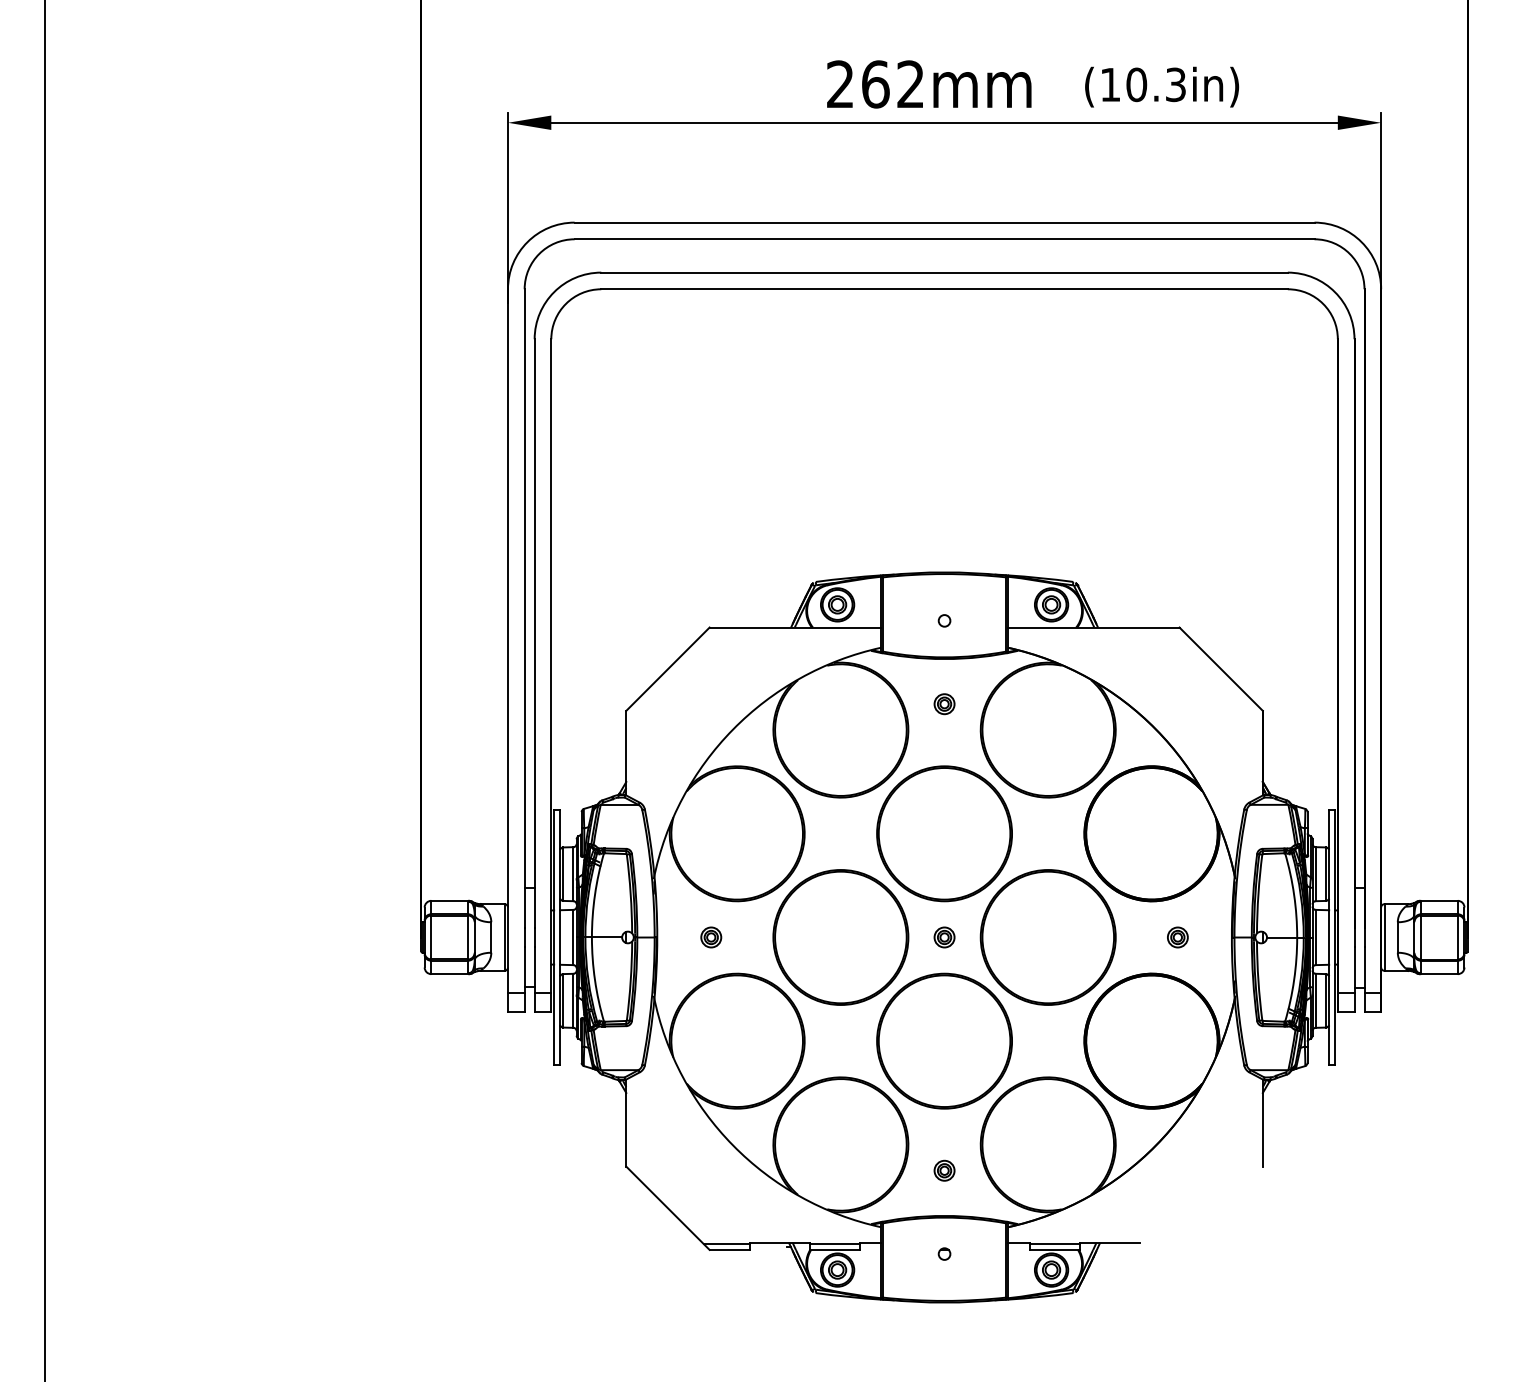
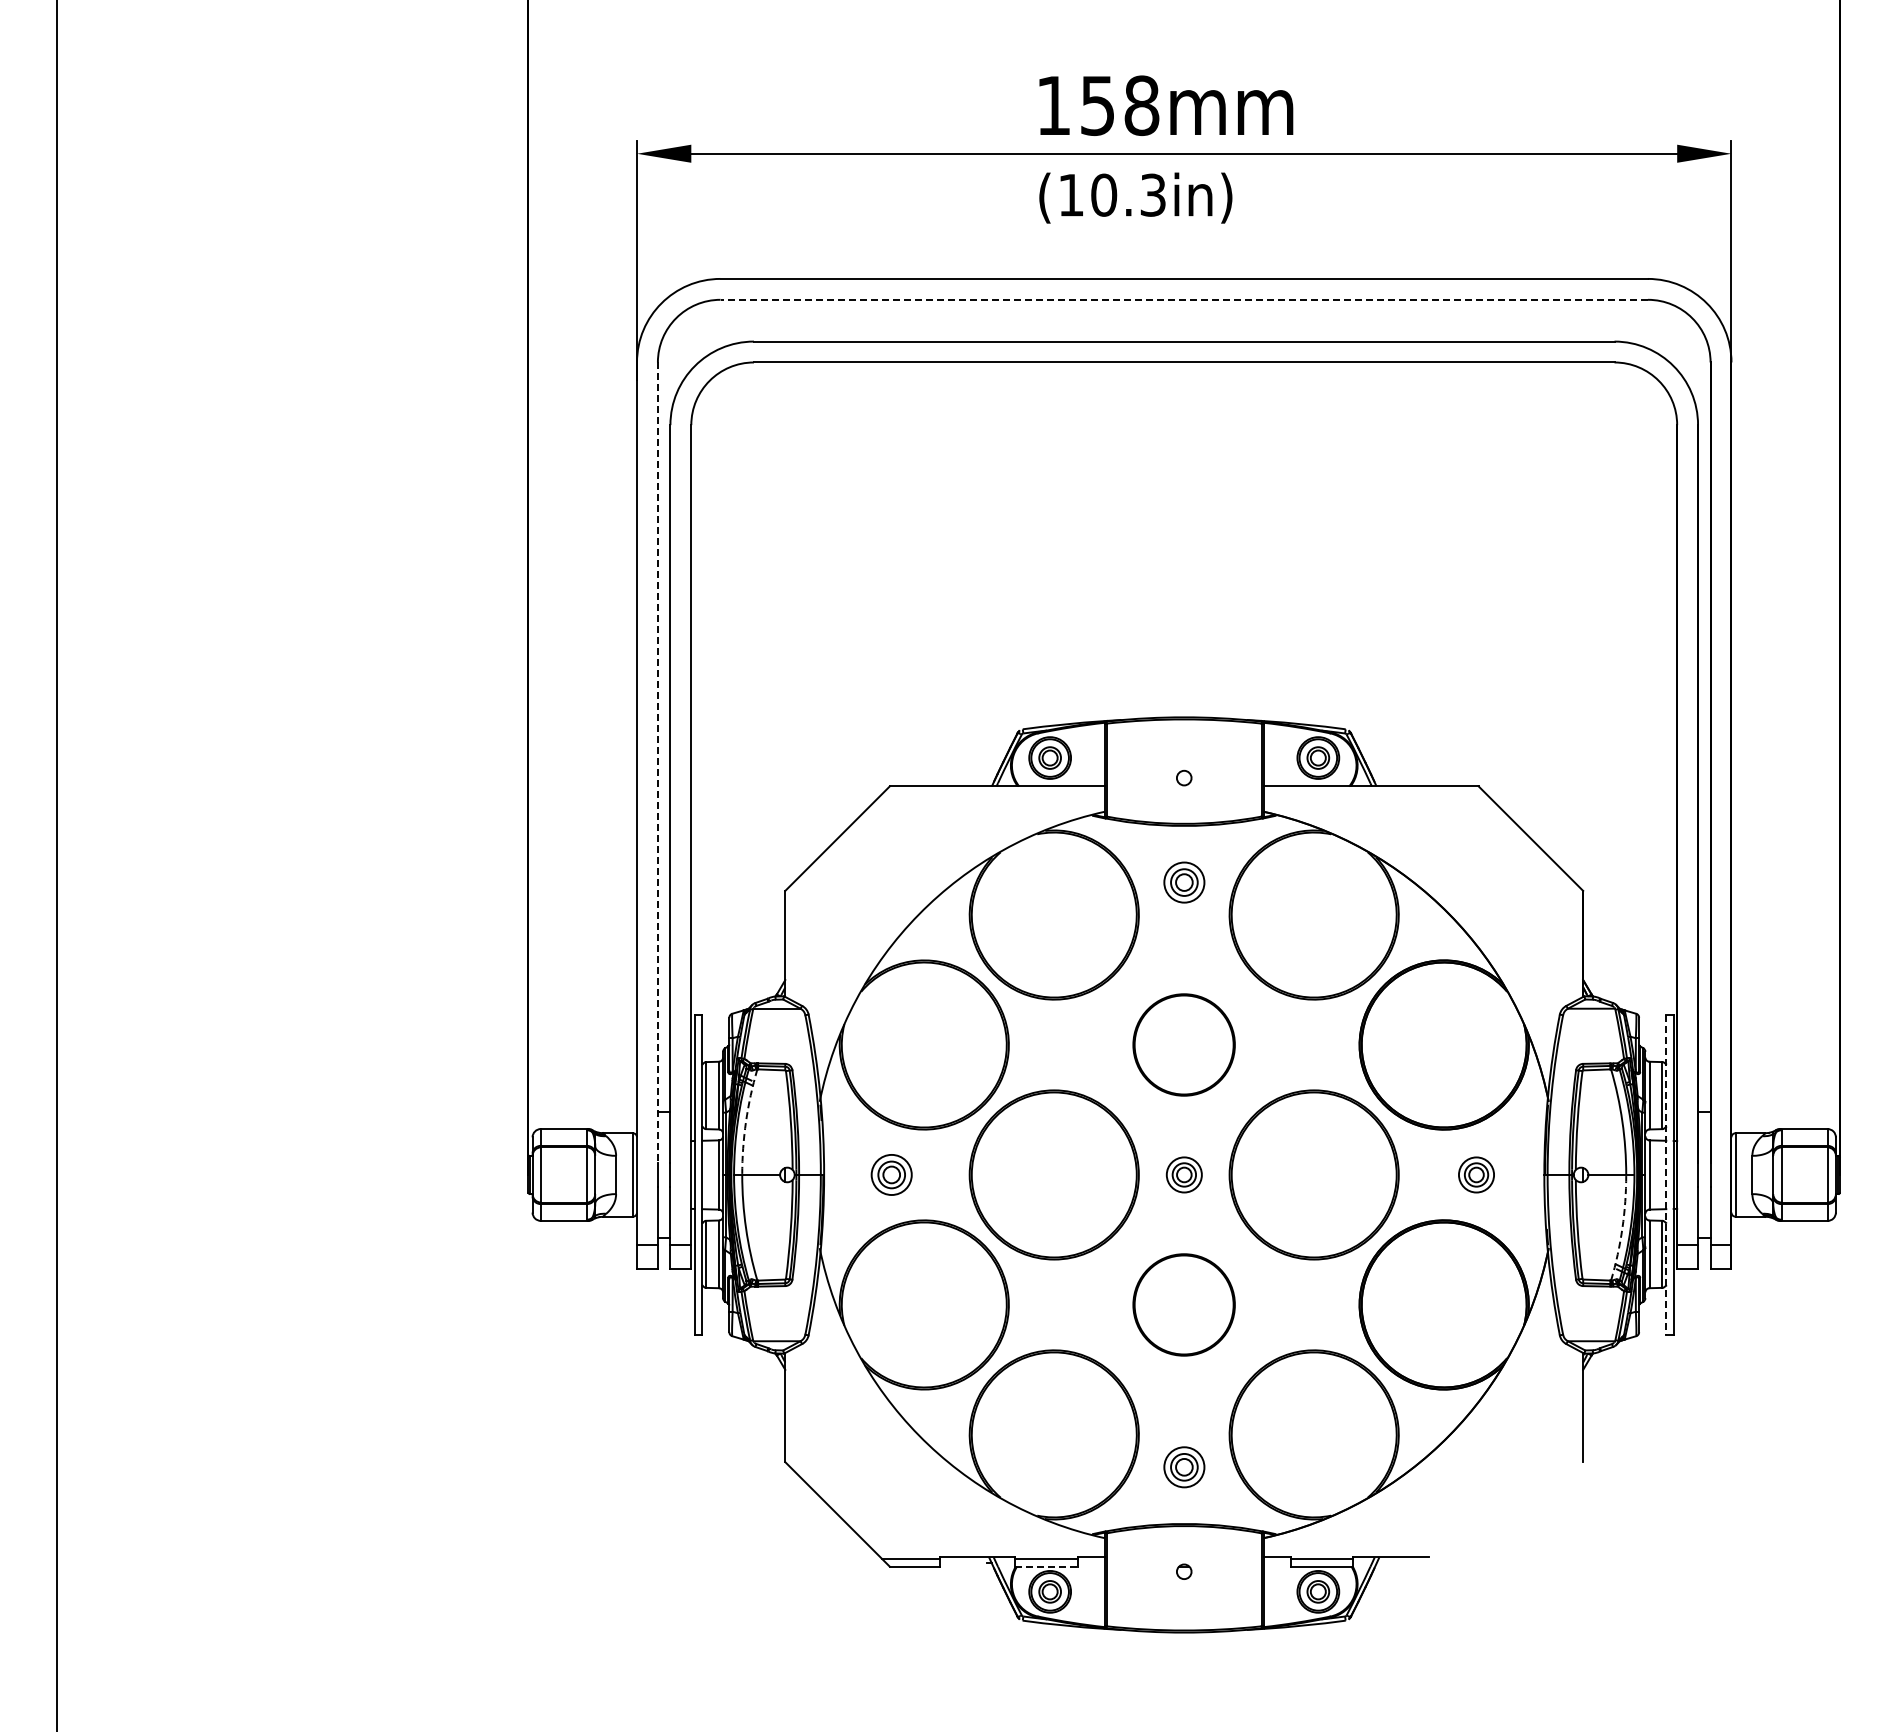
text: (876, 84) -> (1098, 105), 262mm -> 158mm
text: (1161, 86) -> (1135, 197), moved
line: (944, 239) -> (1184, 299), solid -> dashed
line: (524, 609) -> (657, 763), solid -> dashed
part: (943, 704) -> (1183, 882), size x1.6
part: (943, 833) -> (1183, 1044), size x0.6
arc: (595, 894) -> (746, 1121), solid -> dashed
part: (711, 937) -> (891, 1174), size x1.6
part: (943, 937) -> (1183, 1174), size x1.4
part: (1177, 937) -> (1476, 1174), size x1.4
line: (1329, 937) -> (1666, 1174), solid -> dashed
arc: (1294, 980) -> (1622, 1228), solid -> dashed
part: (943, 1040) -> (1183, 1304), size x0.6
part: (943, 1170) -> (1183, 1467), size x1.6
line: (834, 1249) -> (1046, 1566), solid -> dashed

